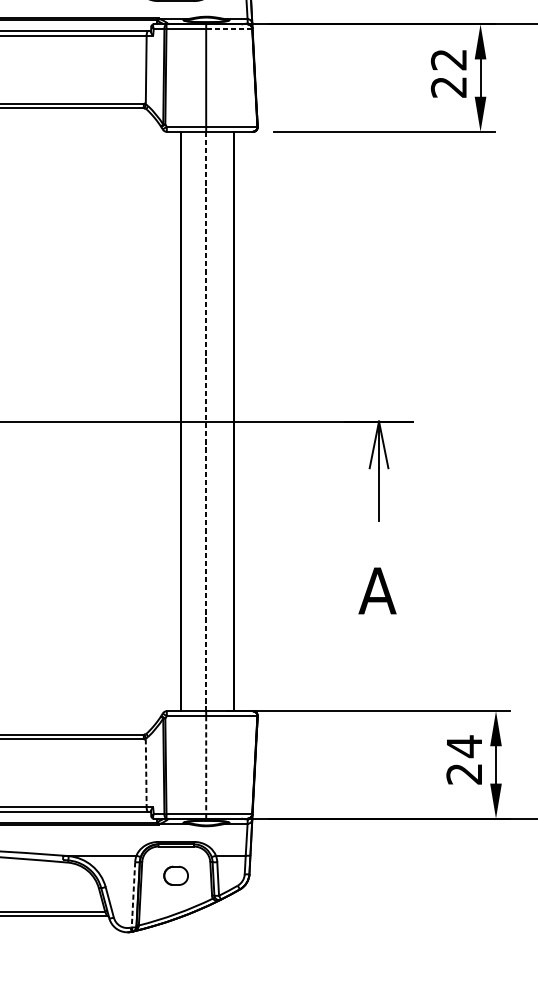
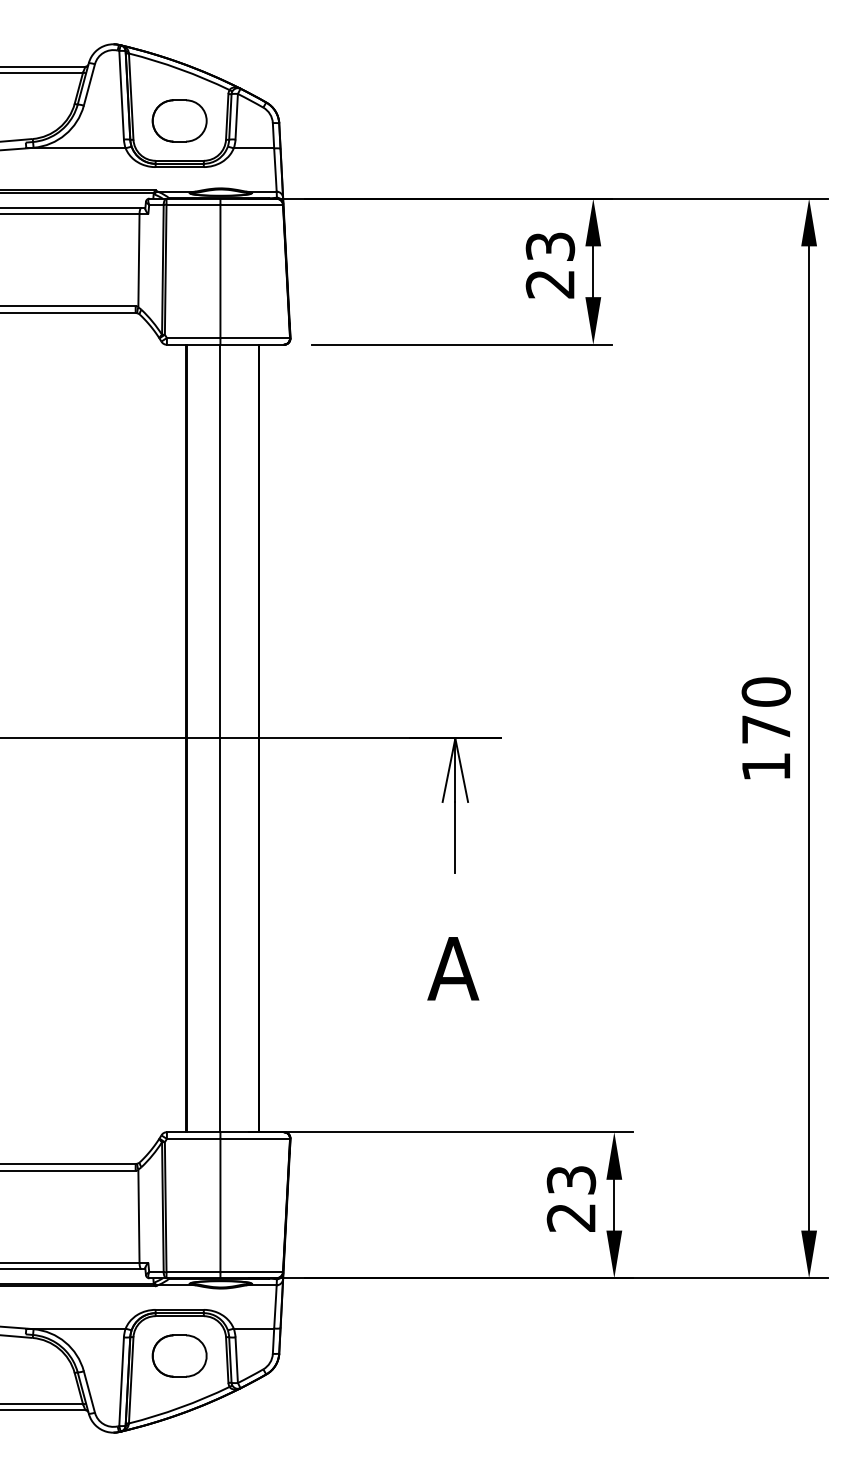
line: (229, 28) -> (251, 204), dashed -> solid
text: (449, 59) -> (550, 246), 22 -> 23
line: (206, 421) -> (220, 738), dashed -> solid
text: (464, 746) -> (571, 1179), 24 -> 23
line: (206, 765) -> (220, 1205), dashed -> solid
line: (145, 773) -> (138, 1217), dashed -> solid
part: (176, 875) -> (179, 1355), size x1.67
line: (133, 895) -> (121, 1382), dashed -> solid

